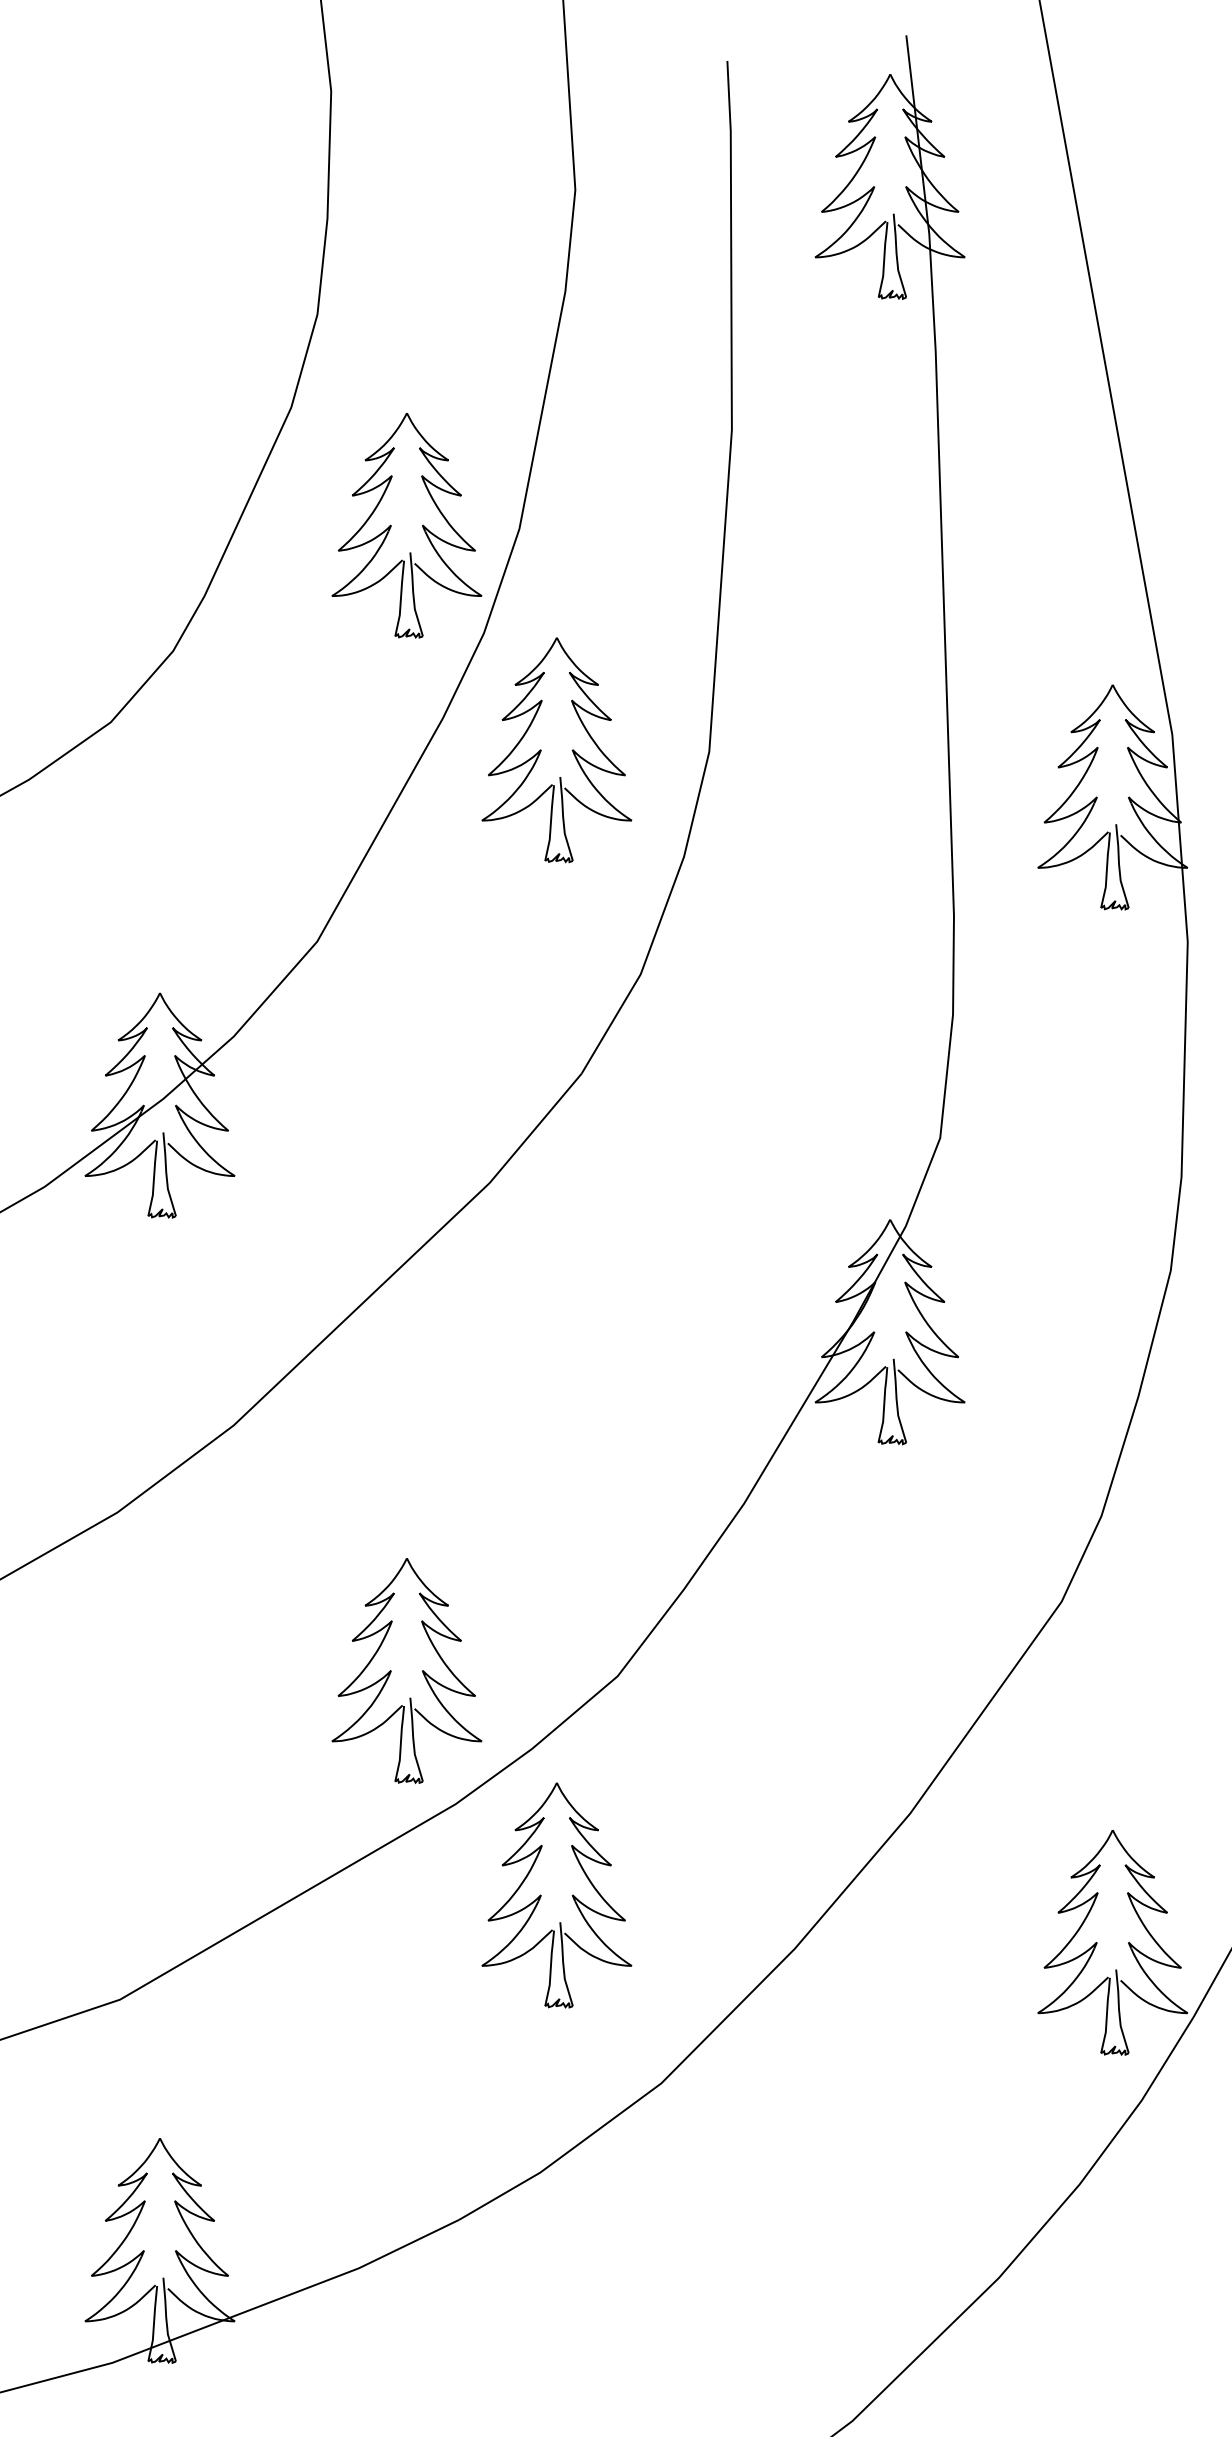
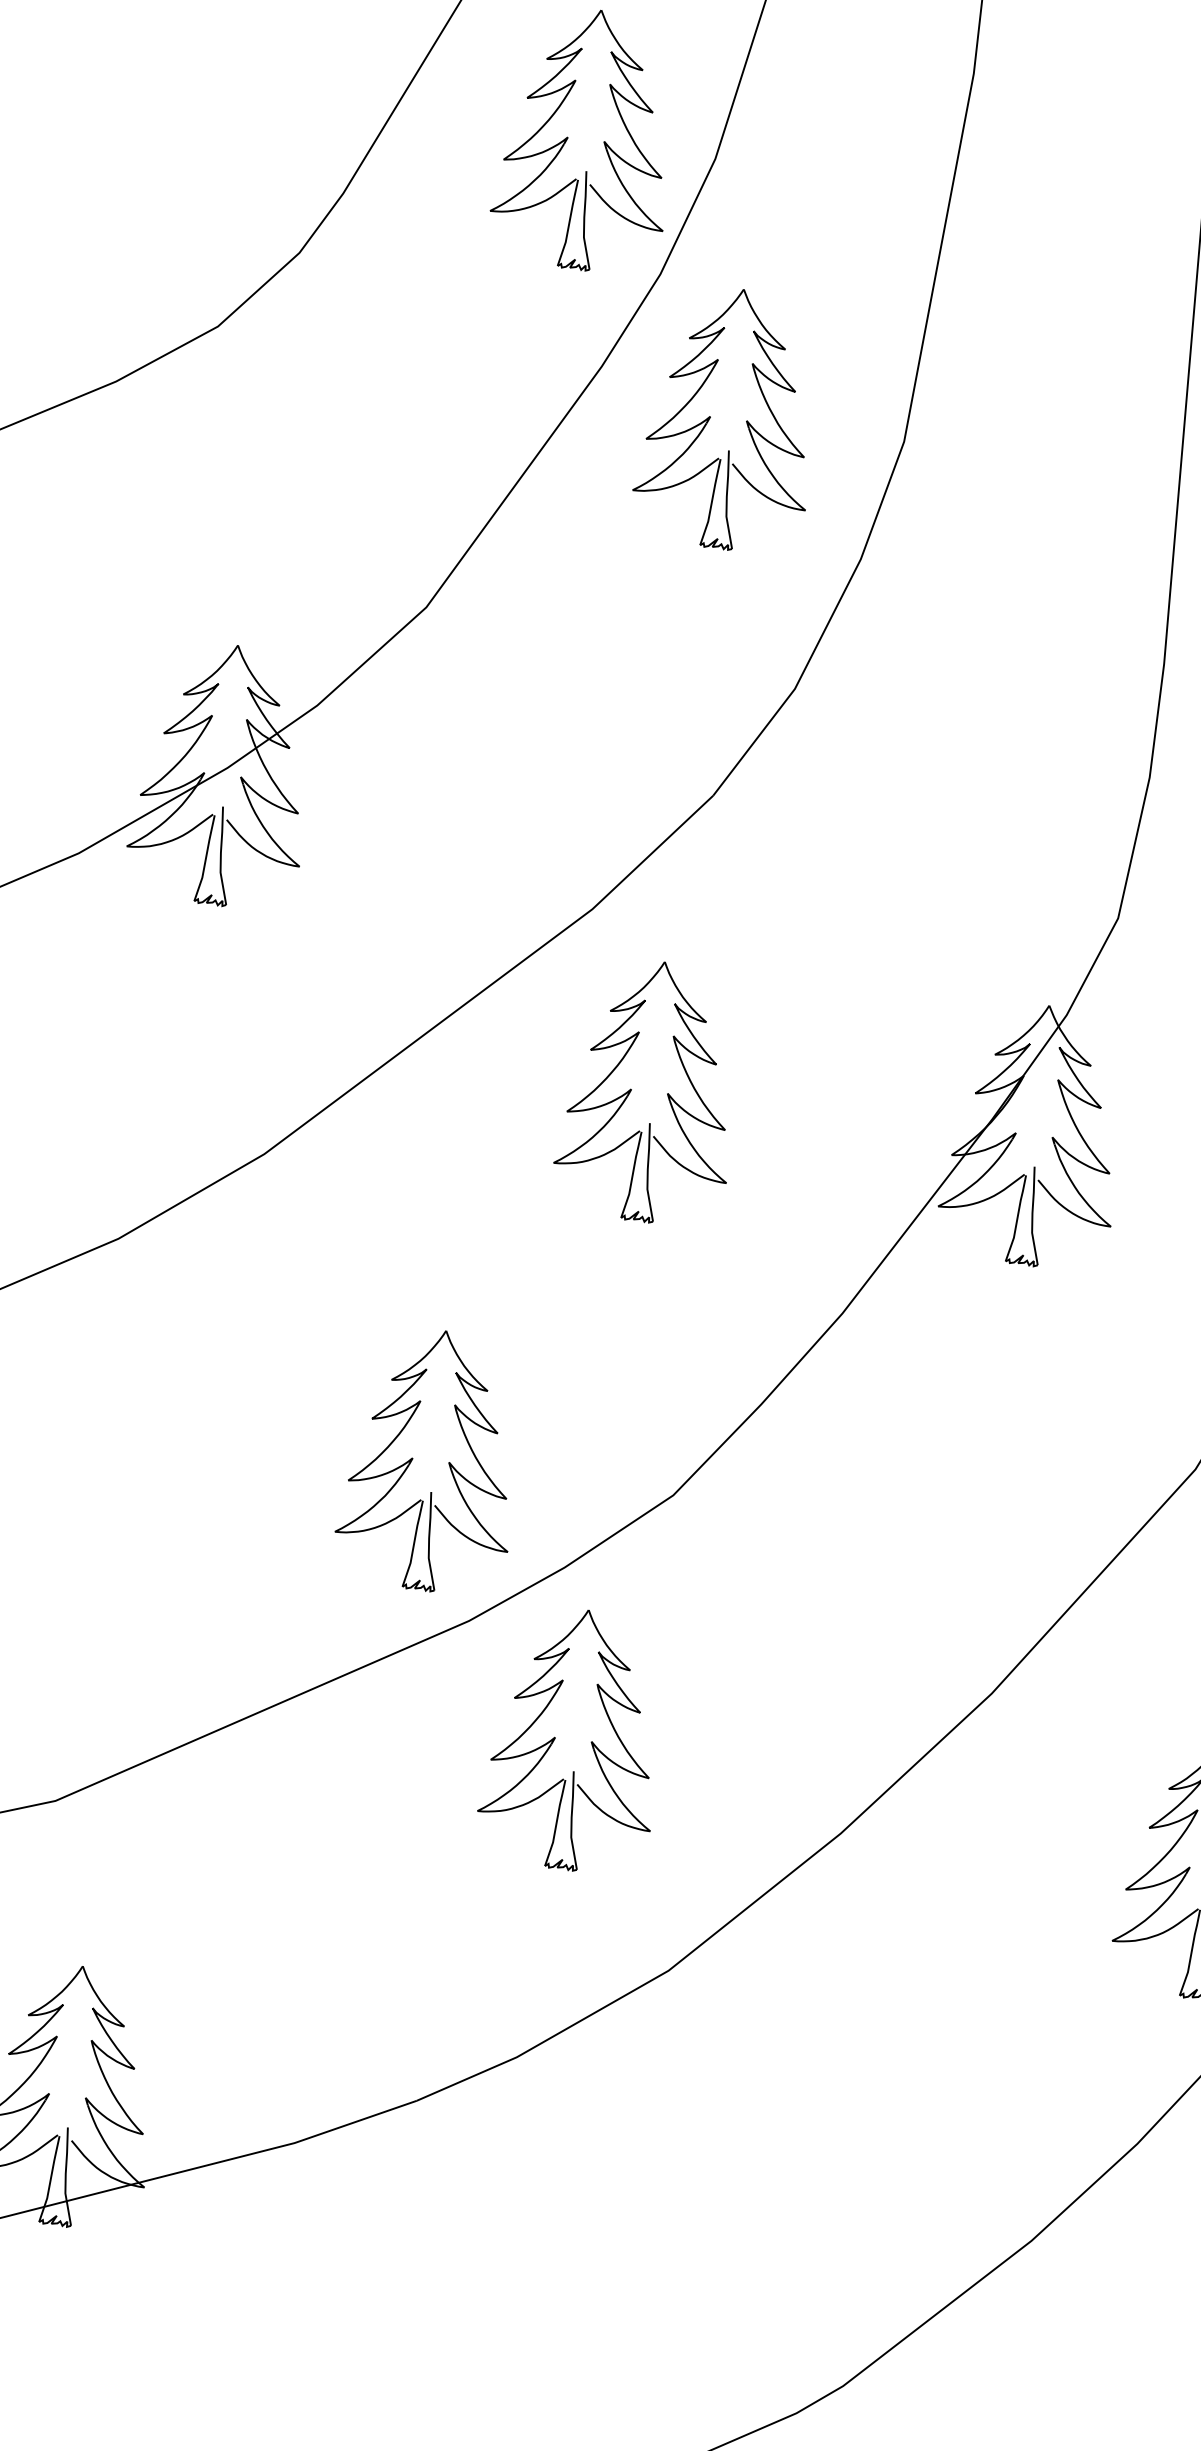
part: (541, 1333) -> (631, 1089), added

